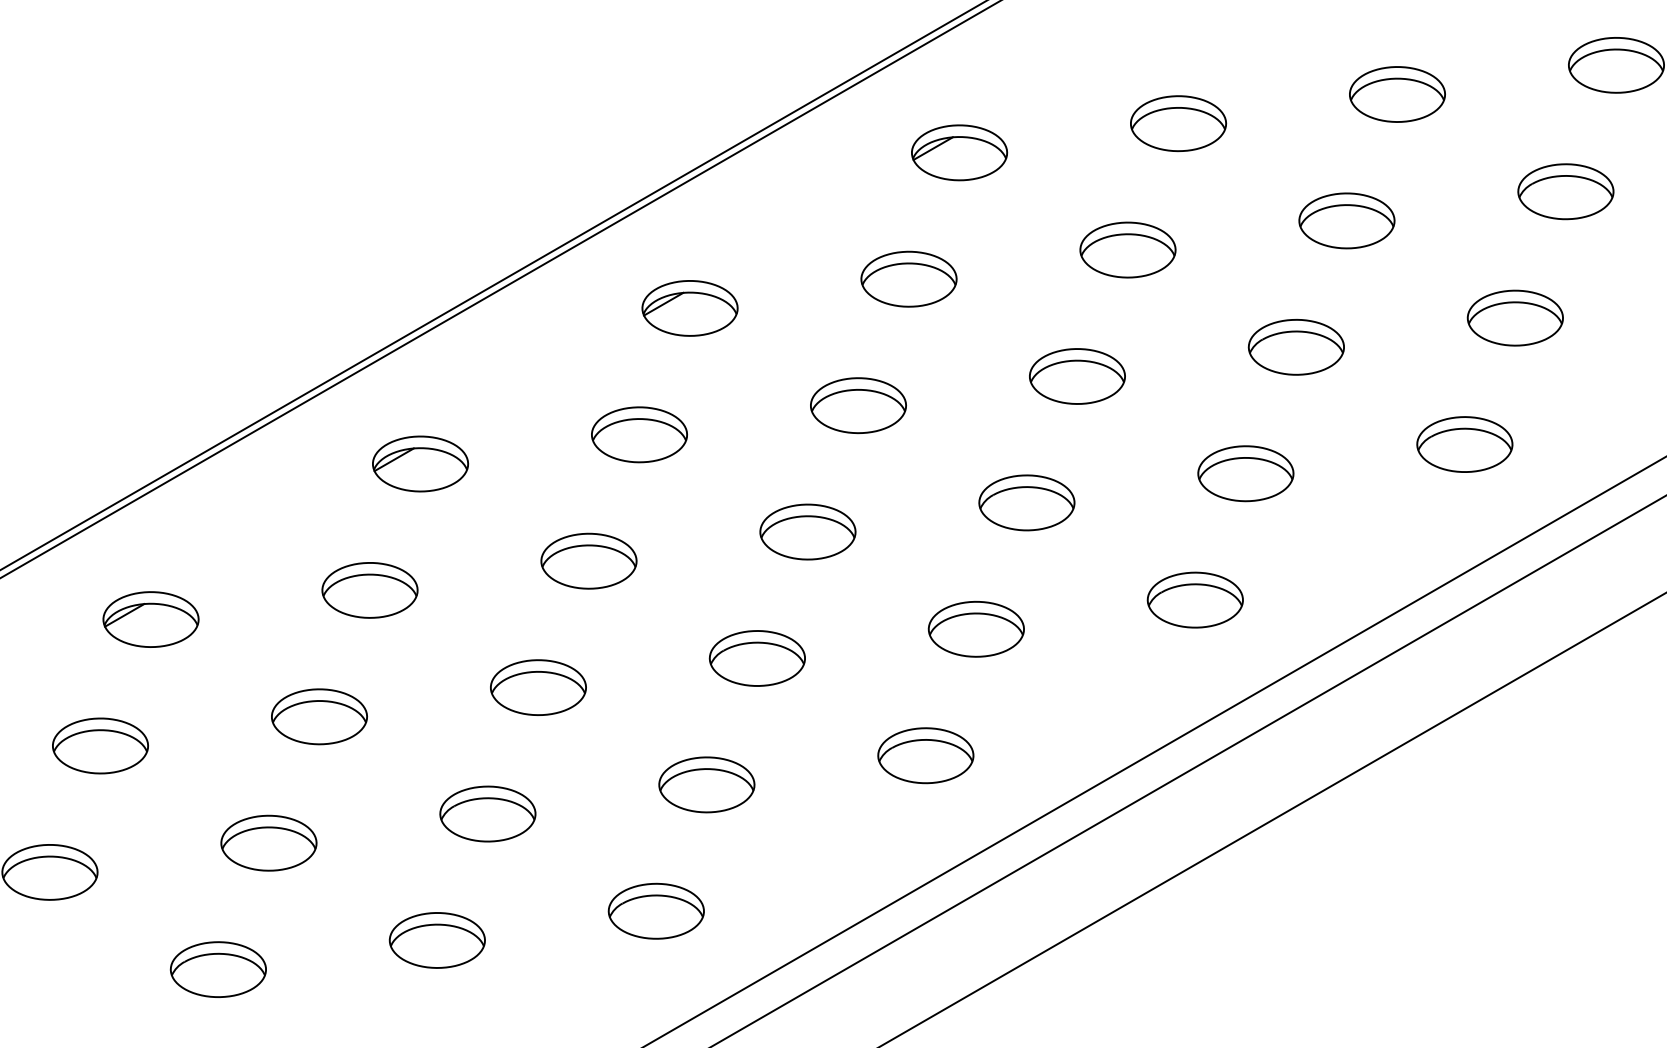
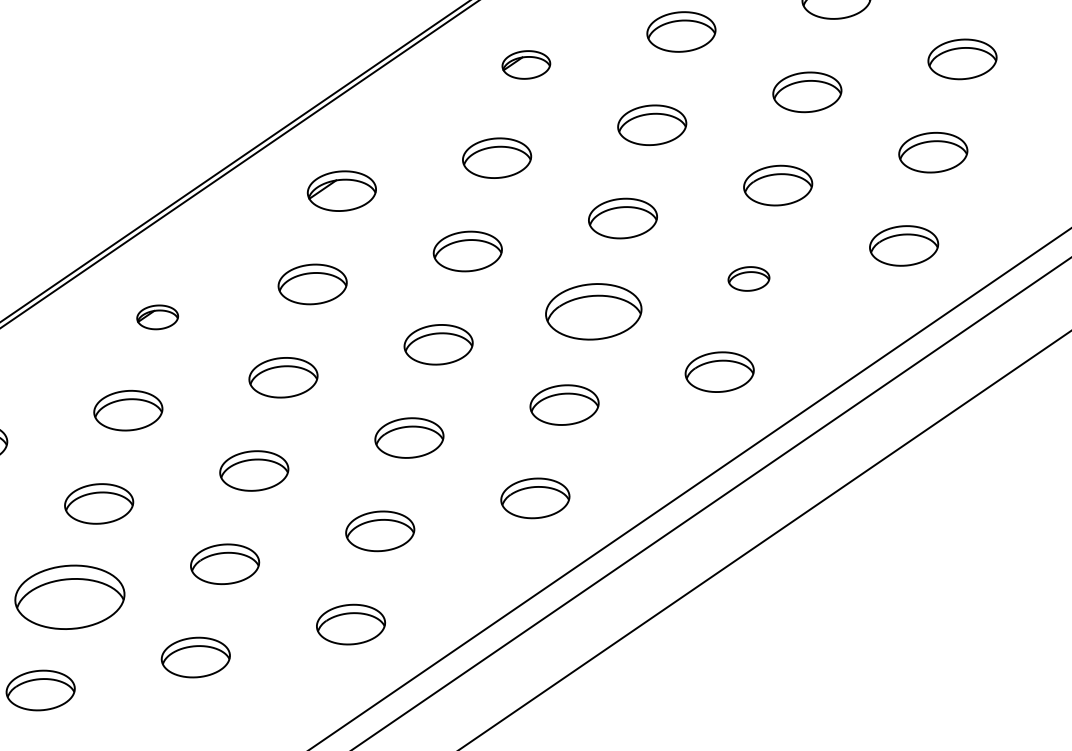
part: (959, 152) -> (526, 64), size x0.7
part: (420, 463) -> (157, 317), size x0.6
part: (1245, 473) -> (748, 278), size x0.6
part: (1026, 502) -> (593, 311), size x1.4
part: (268, 842) -> (69, 596), size x1.6

